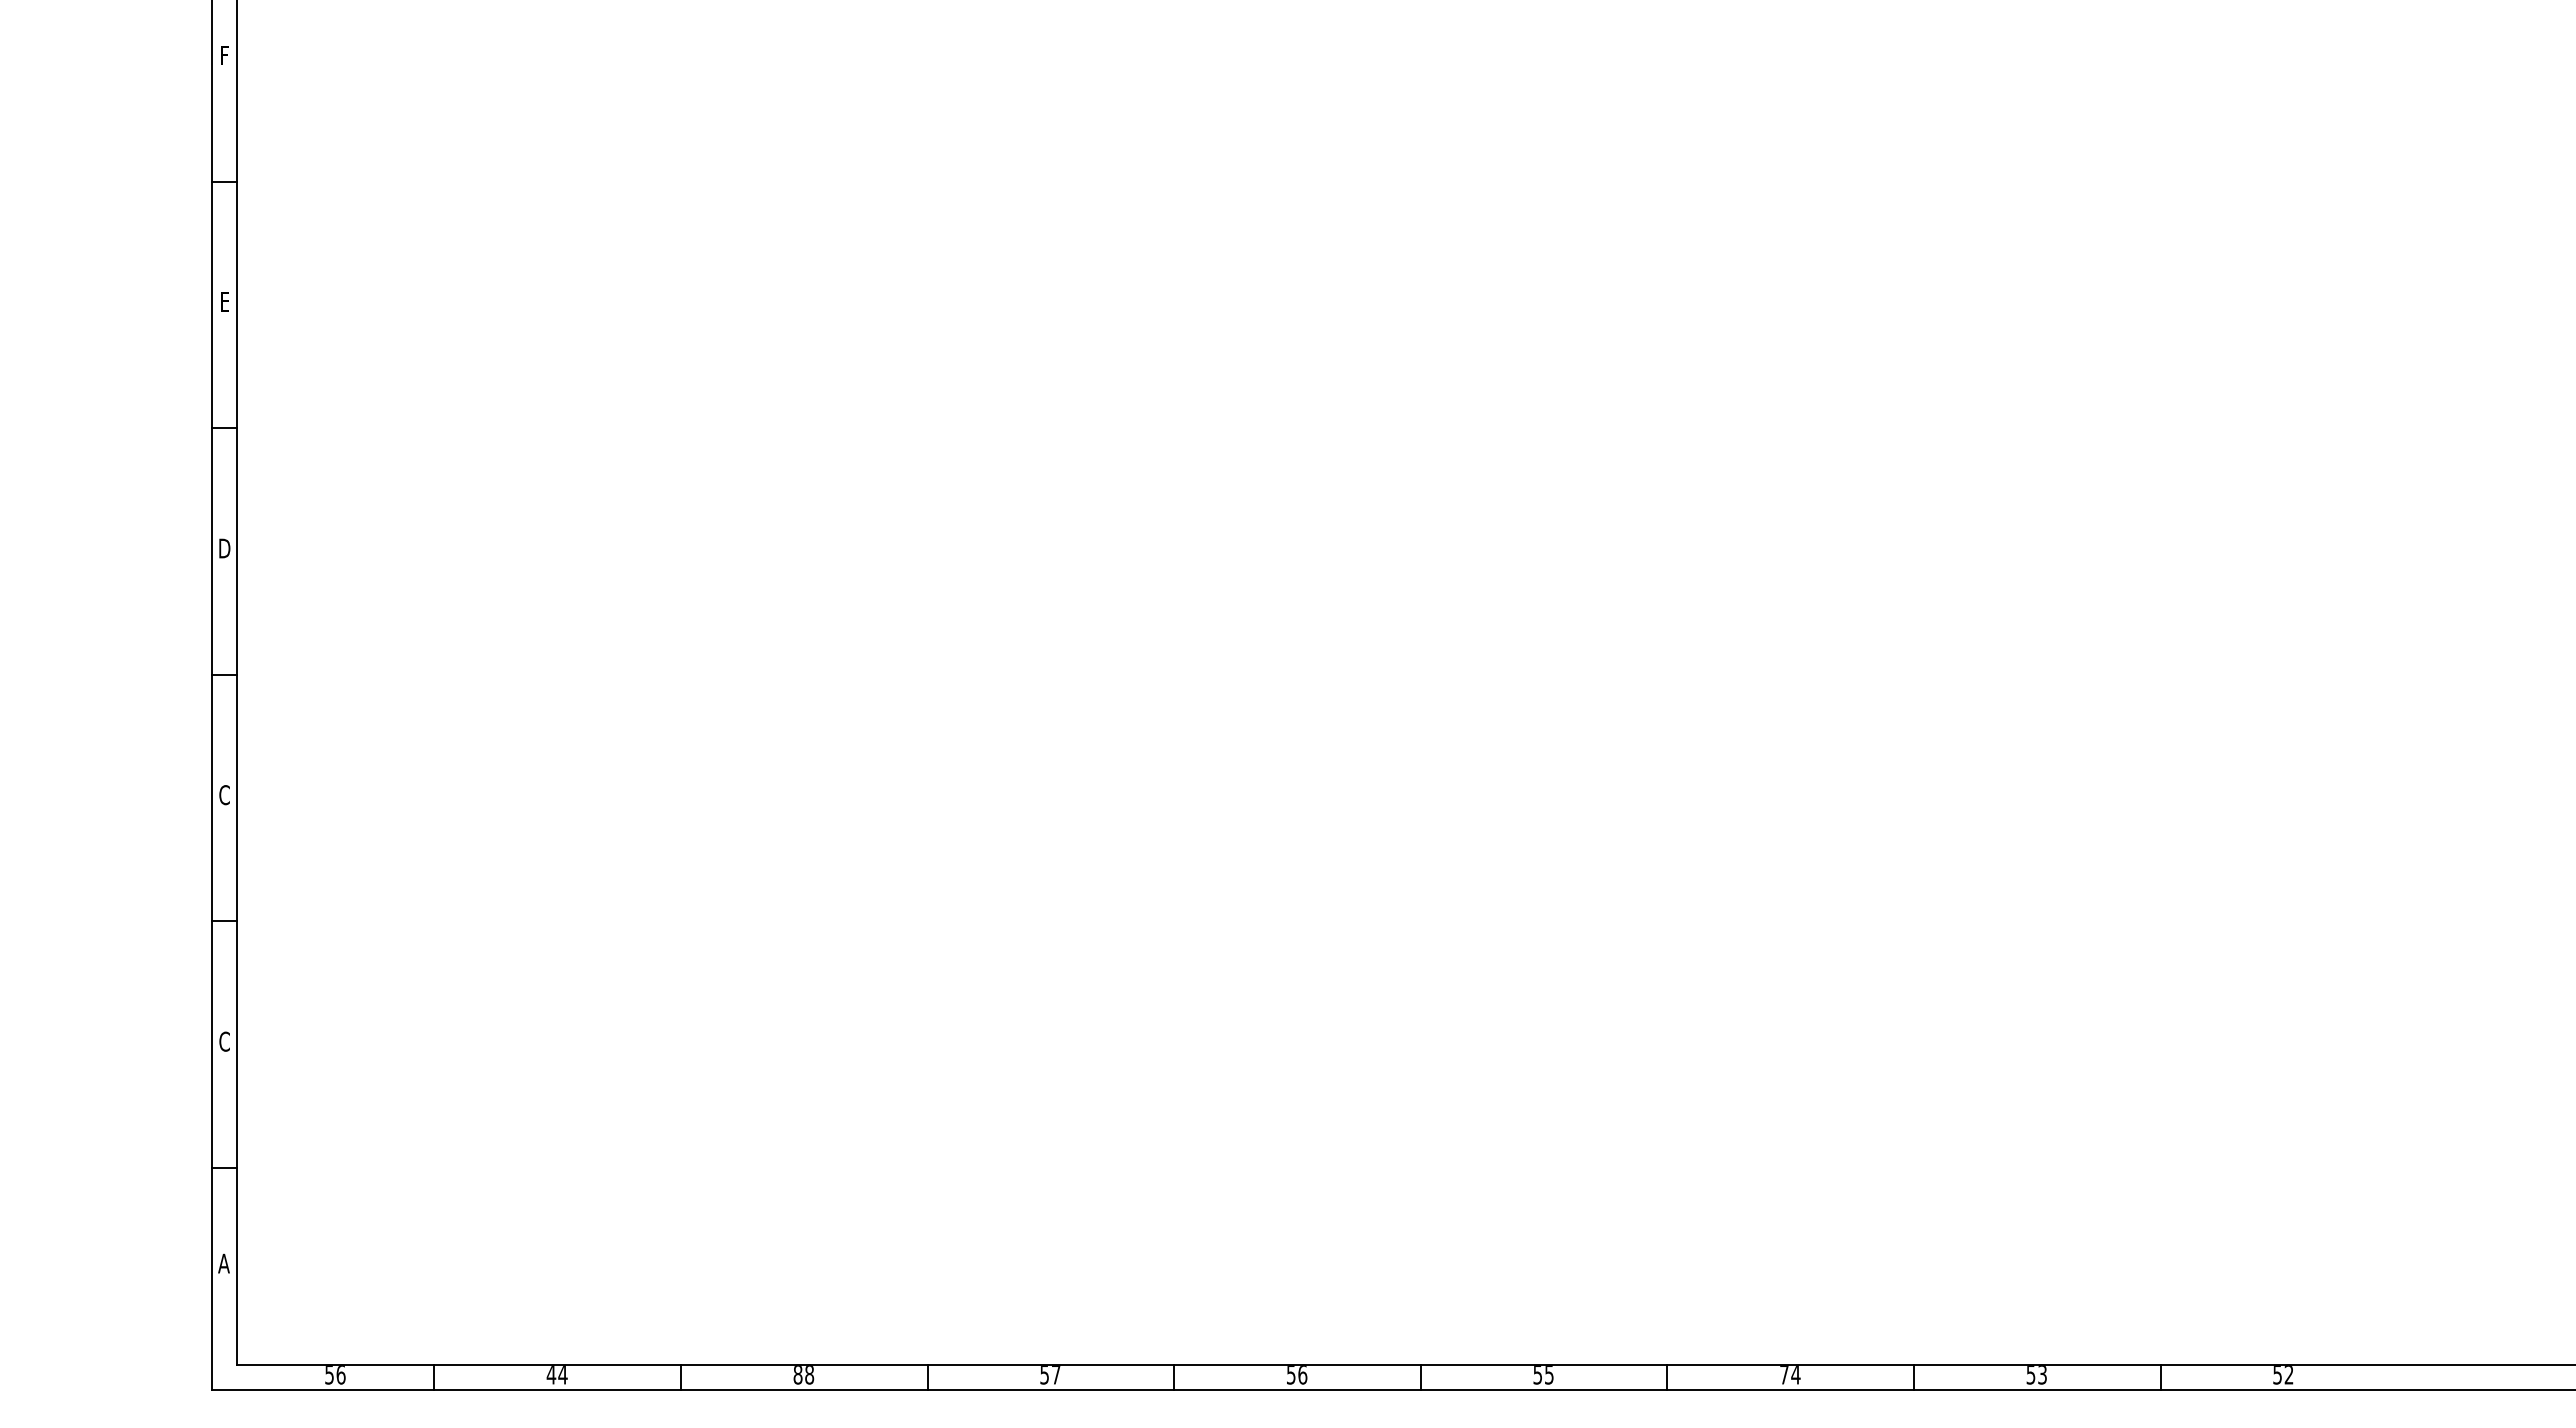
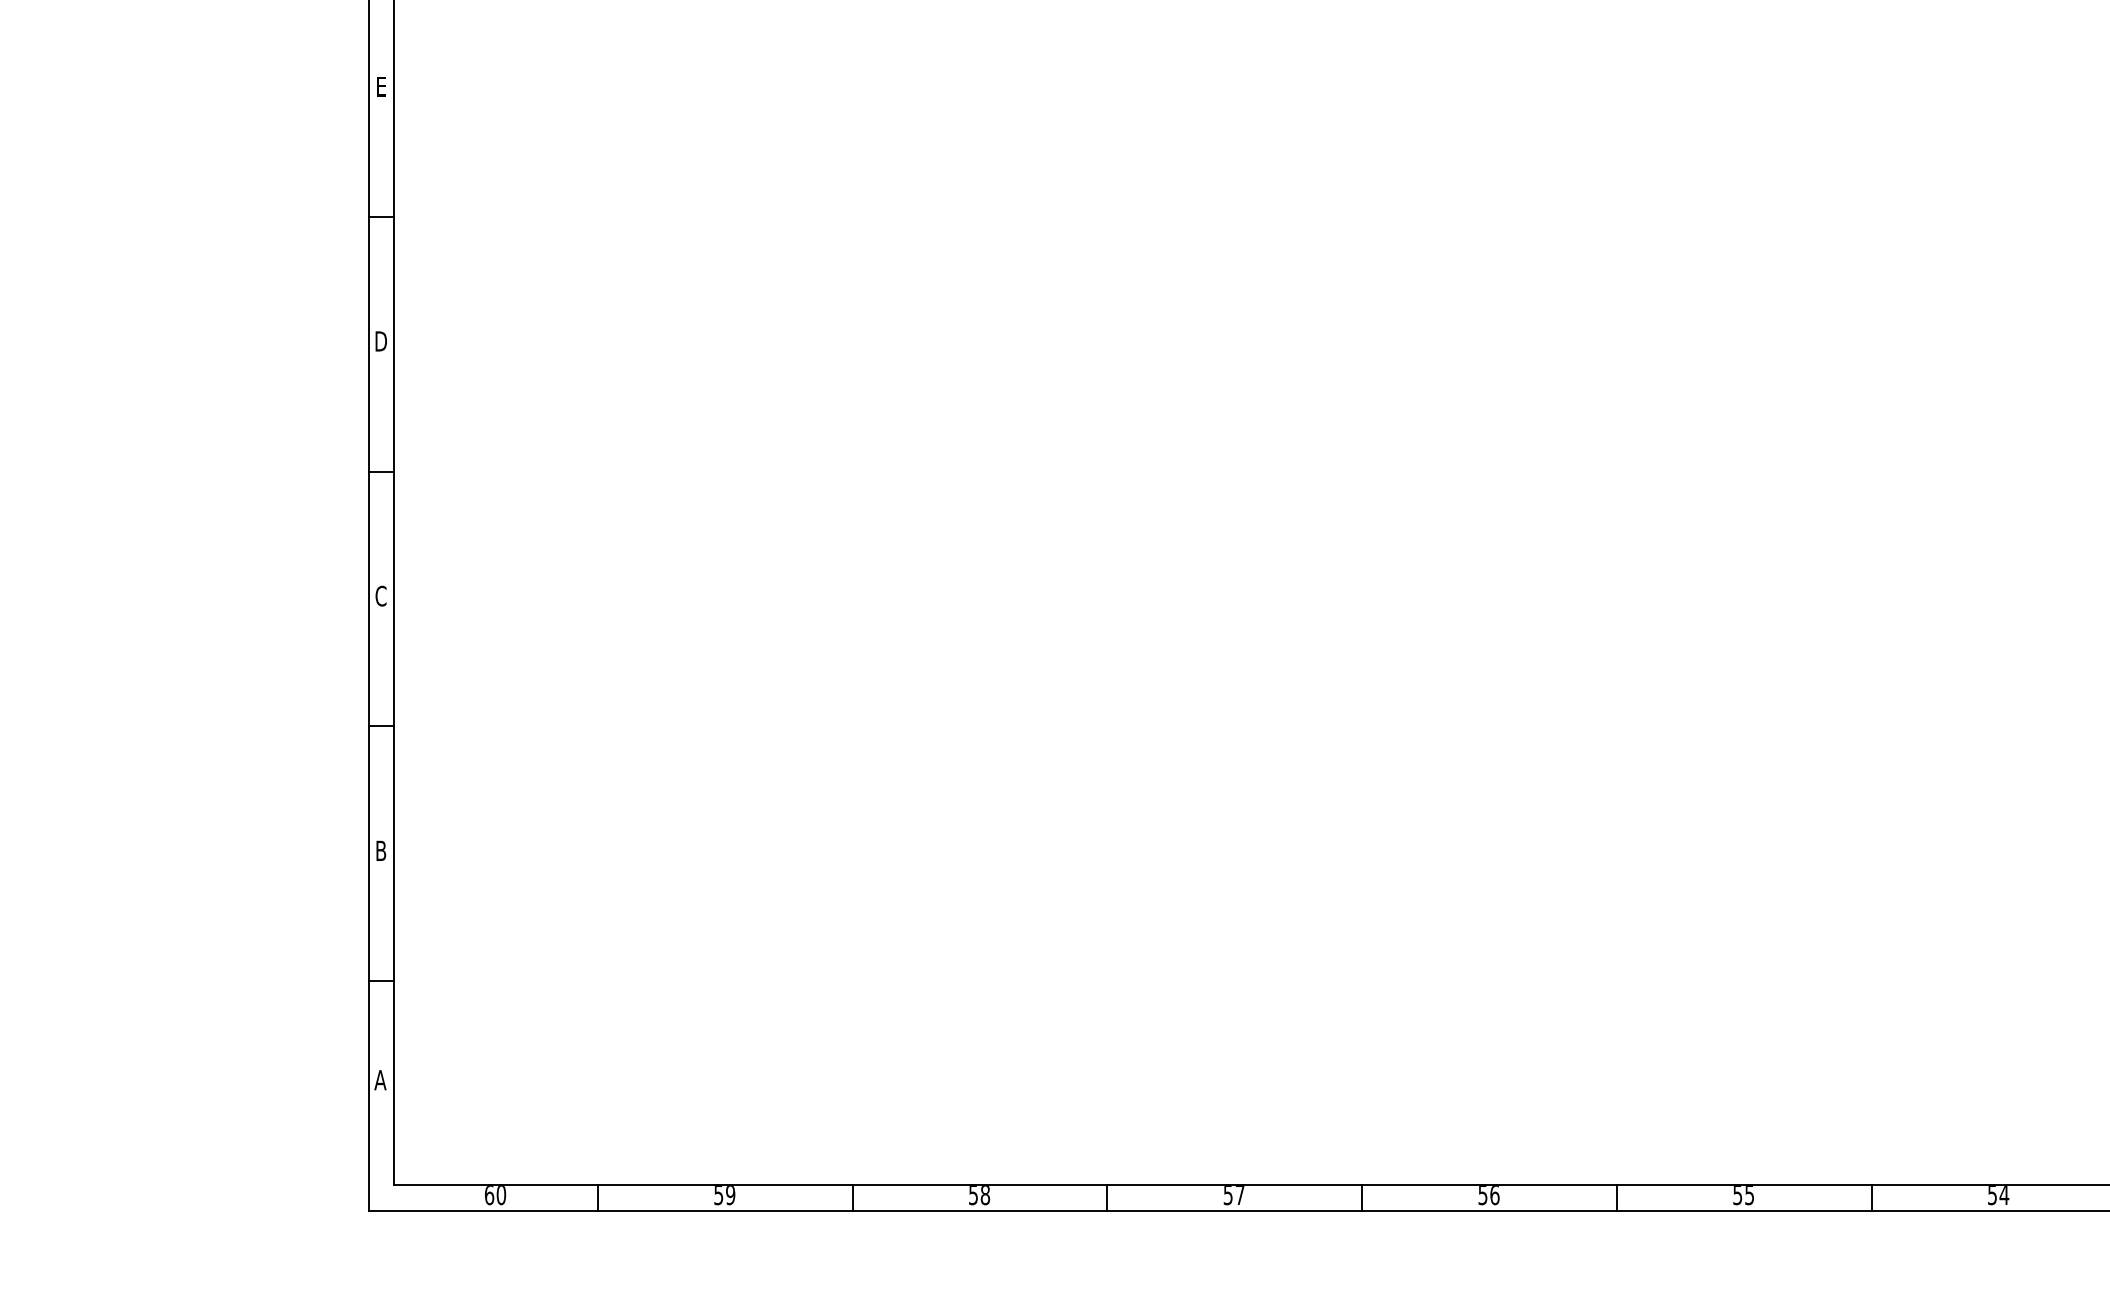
text: (224, 1041) -> (380, 850), C -> B
text: (335, 1375) -> (495, 1195), 56 -> 60
text: (556, 1375) -> (723, 1195), 44 -> 59
text: (797, 1375) -> (972, 1195), 88 -> 58
text: (1784, 1375) -> (1992, 1195), 74 -> 54

